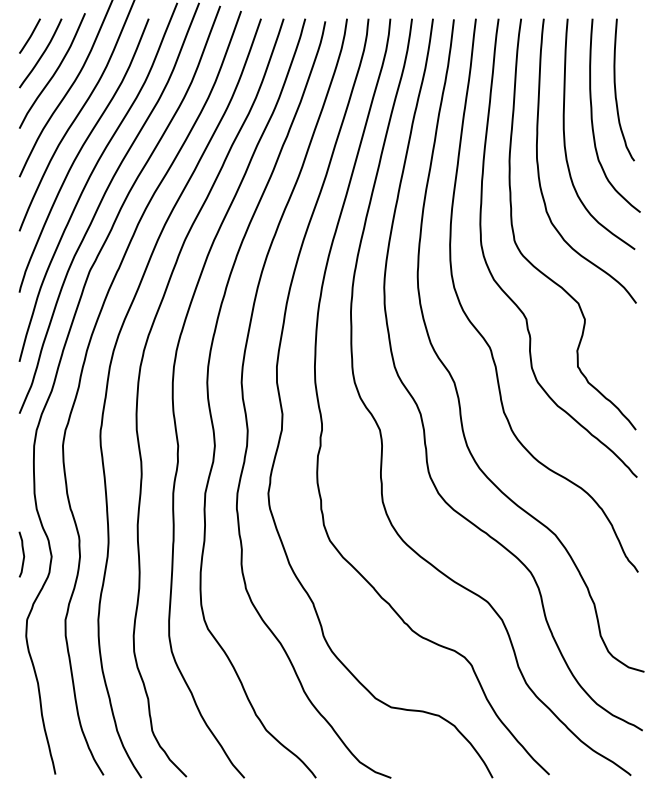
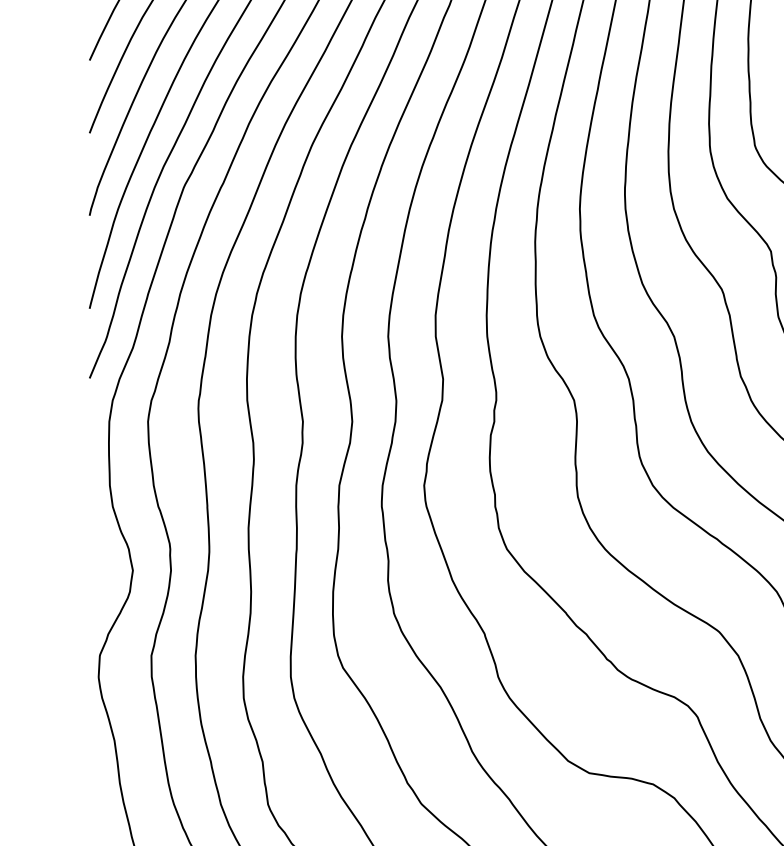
curve: (22, 553) -> (93, 566), removed

